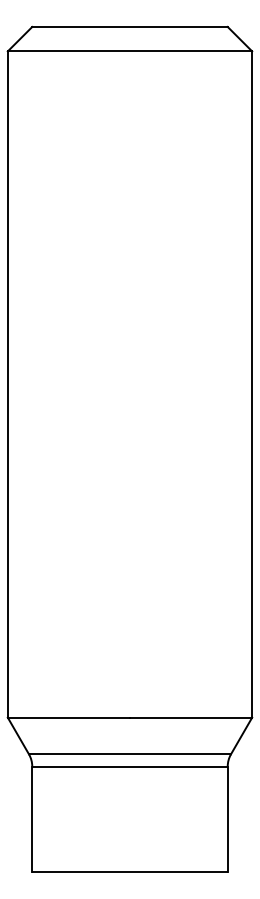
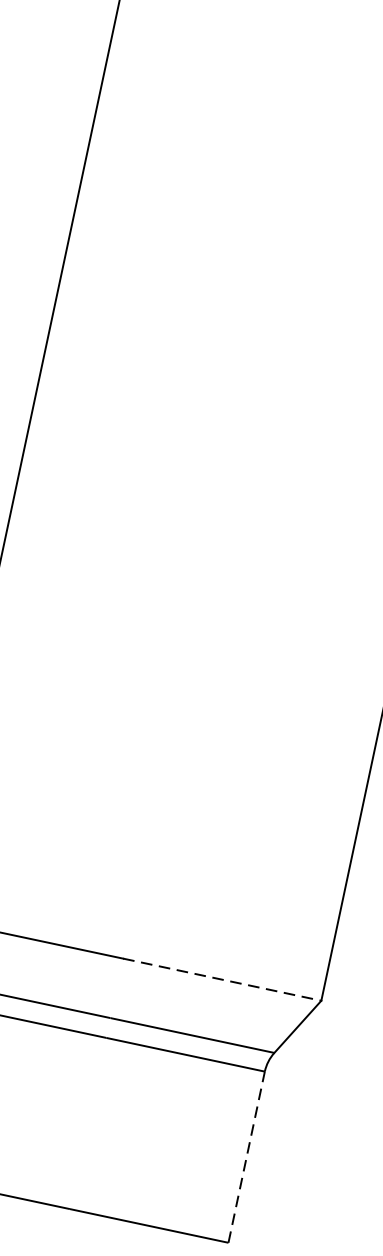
line: (191, 717) -> (222, 979), solid -> dashed
line: (227, 819) -> (246, 1157), solid -> dashed

